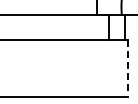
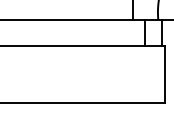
line: (128, 69) -> (164, 74), dashed -> solid

